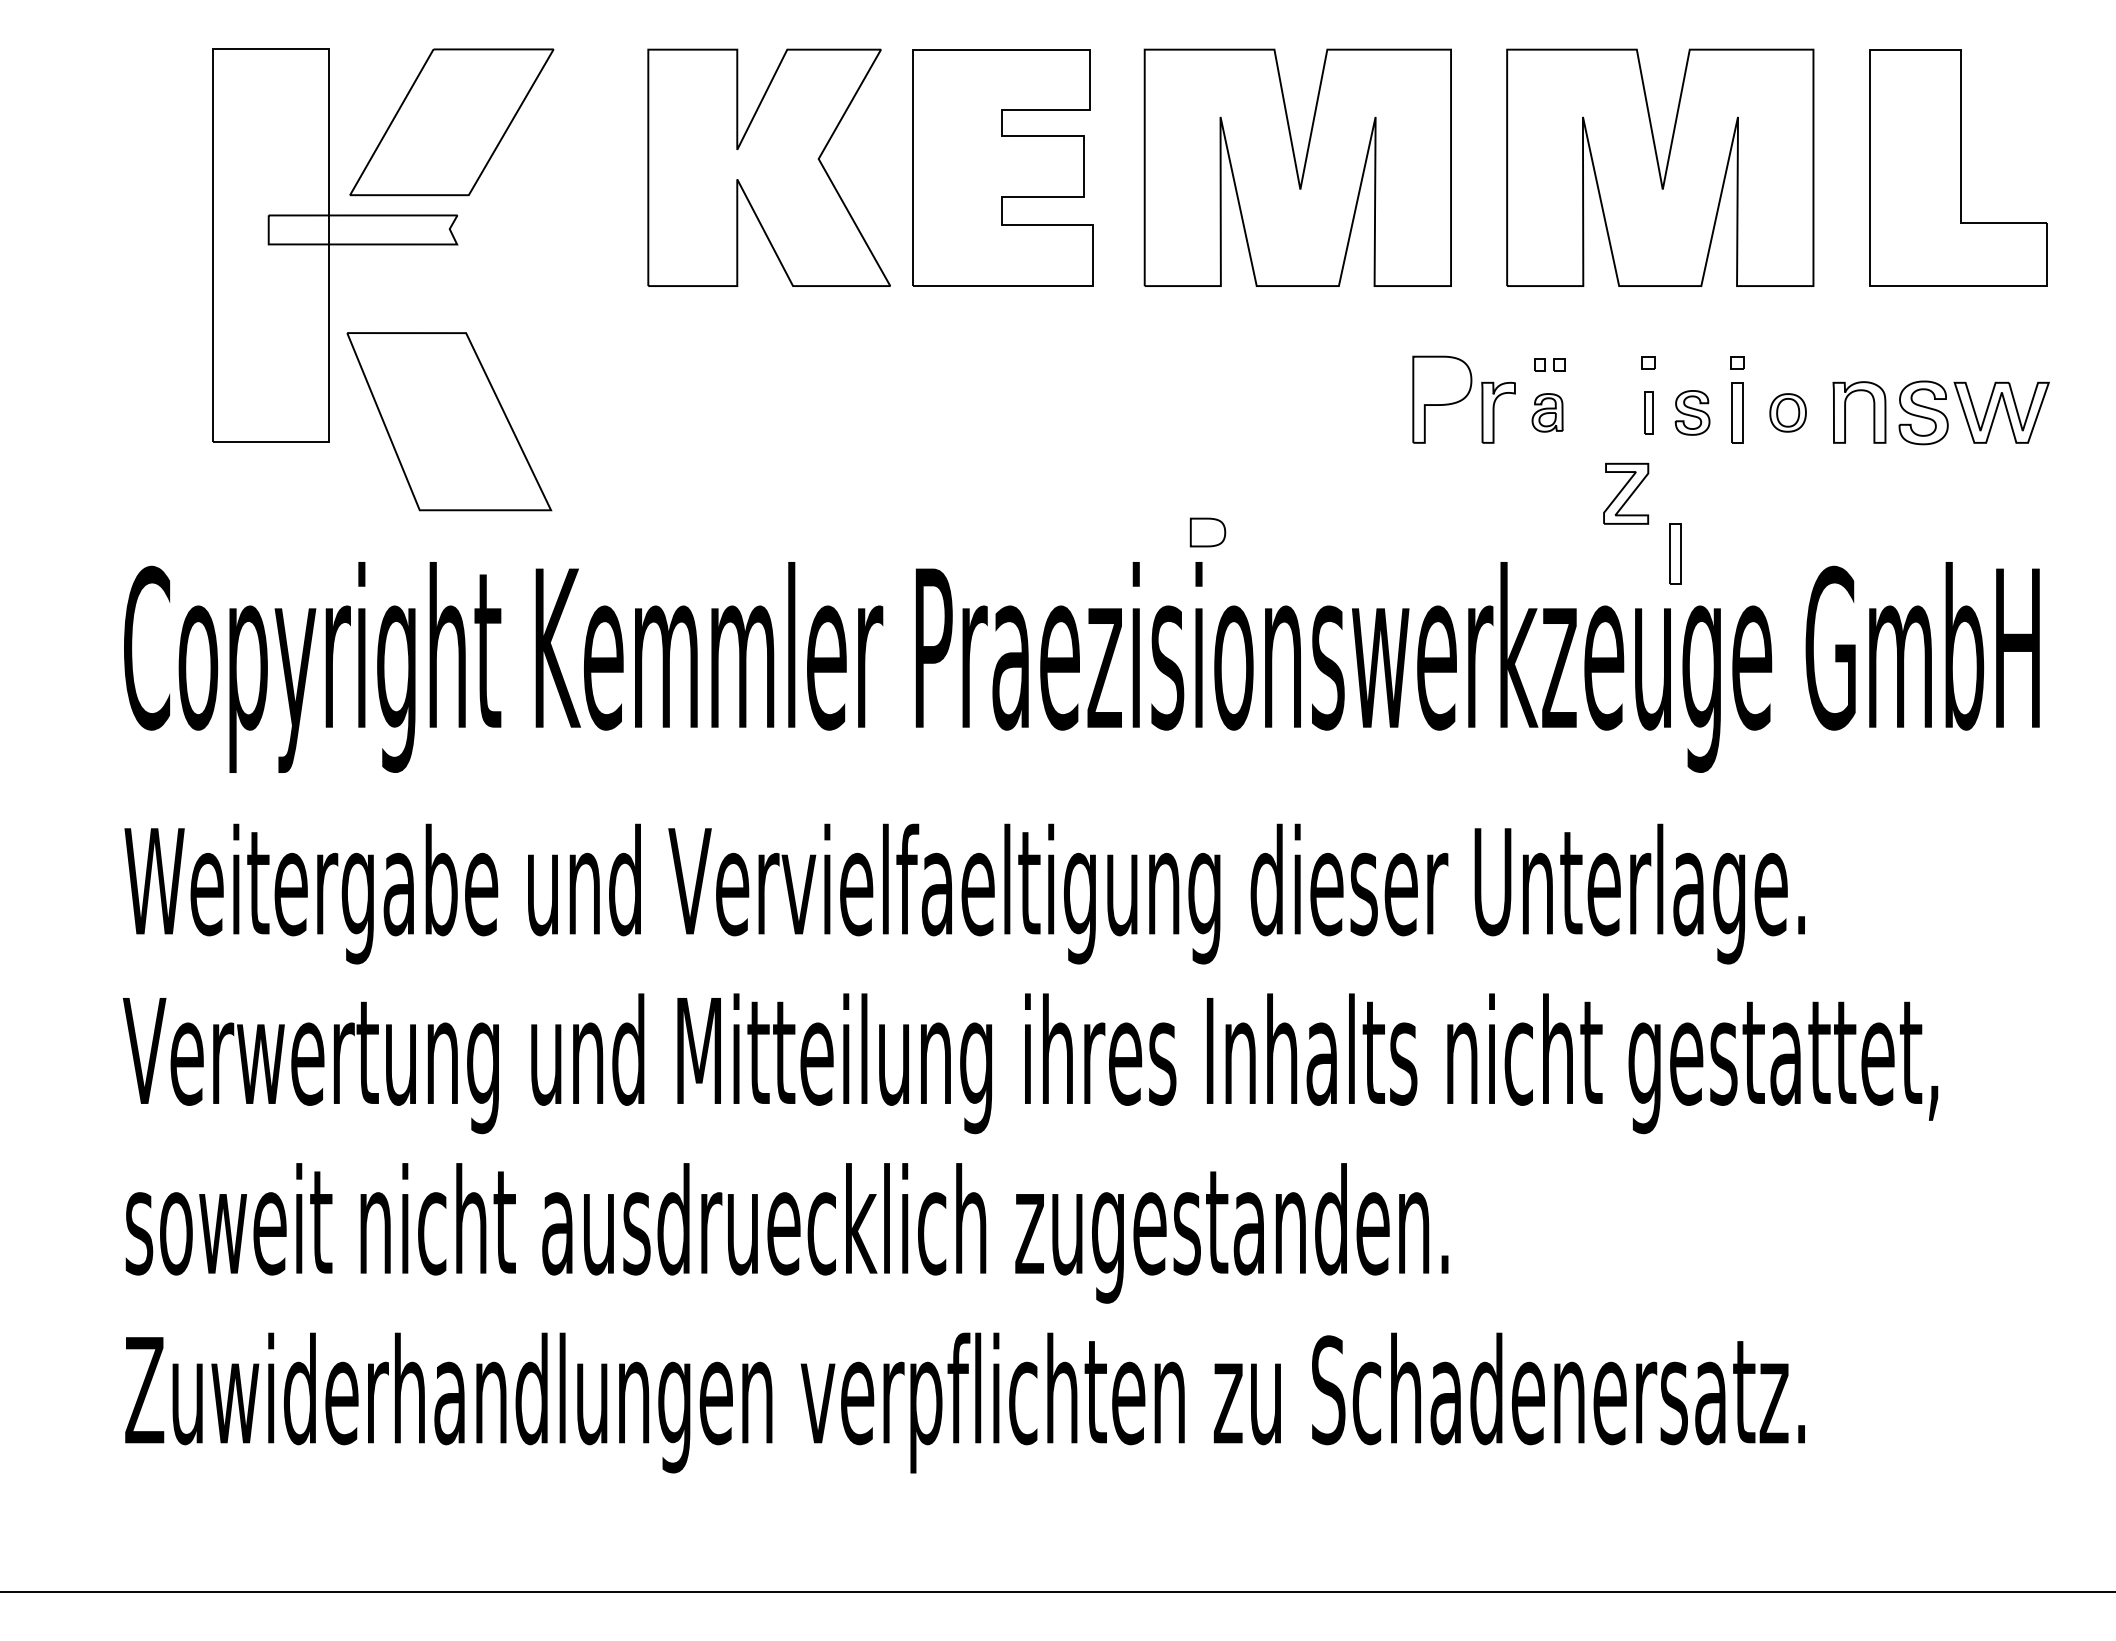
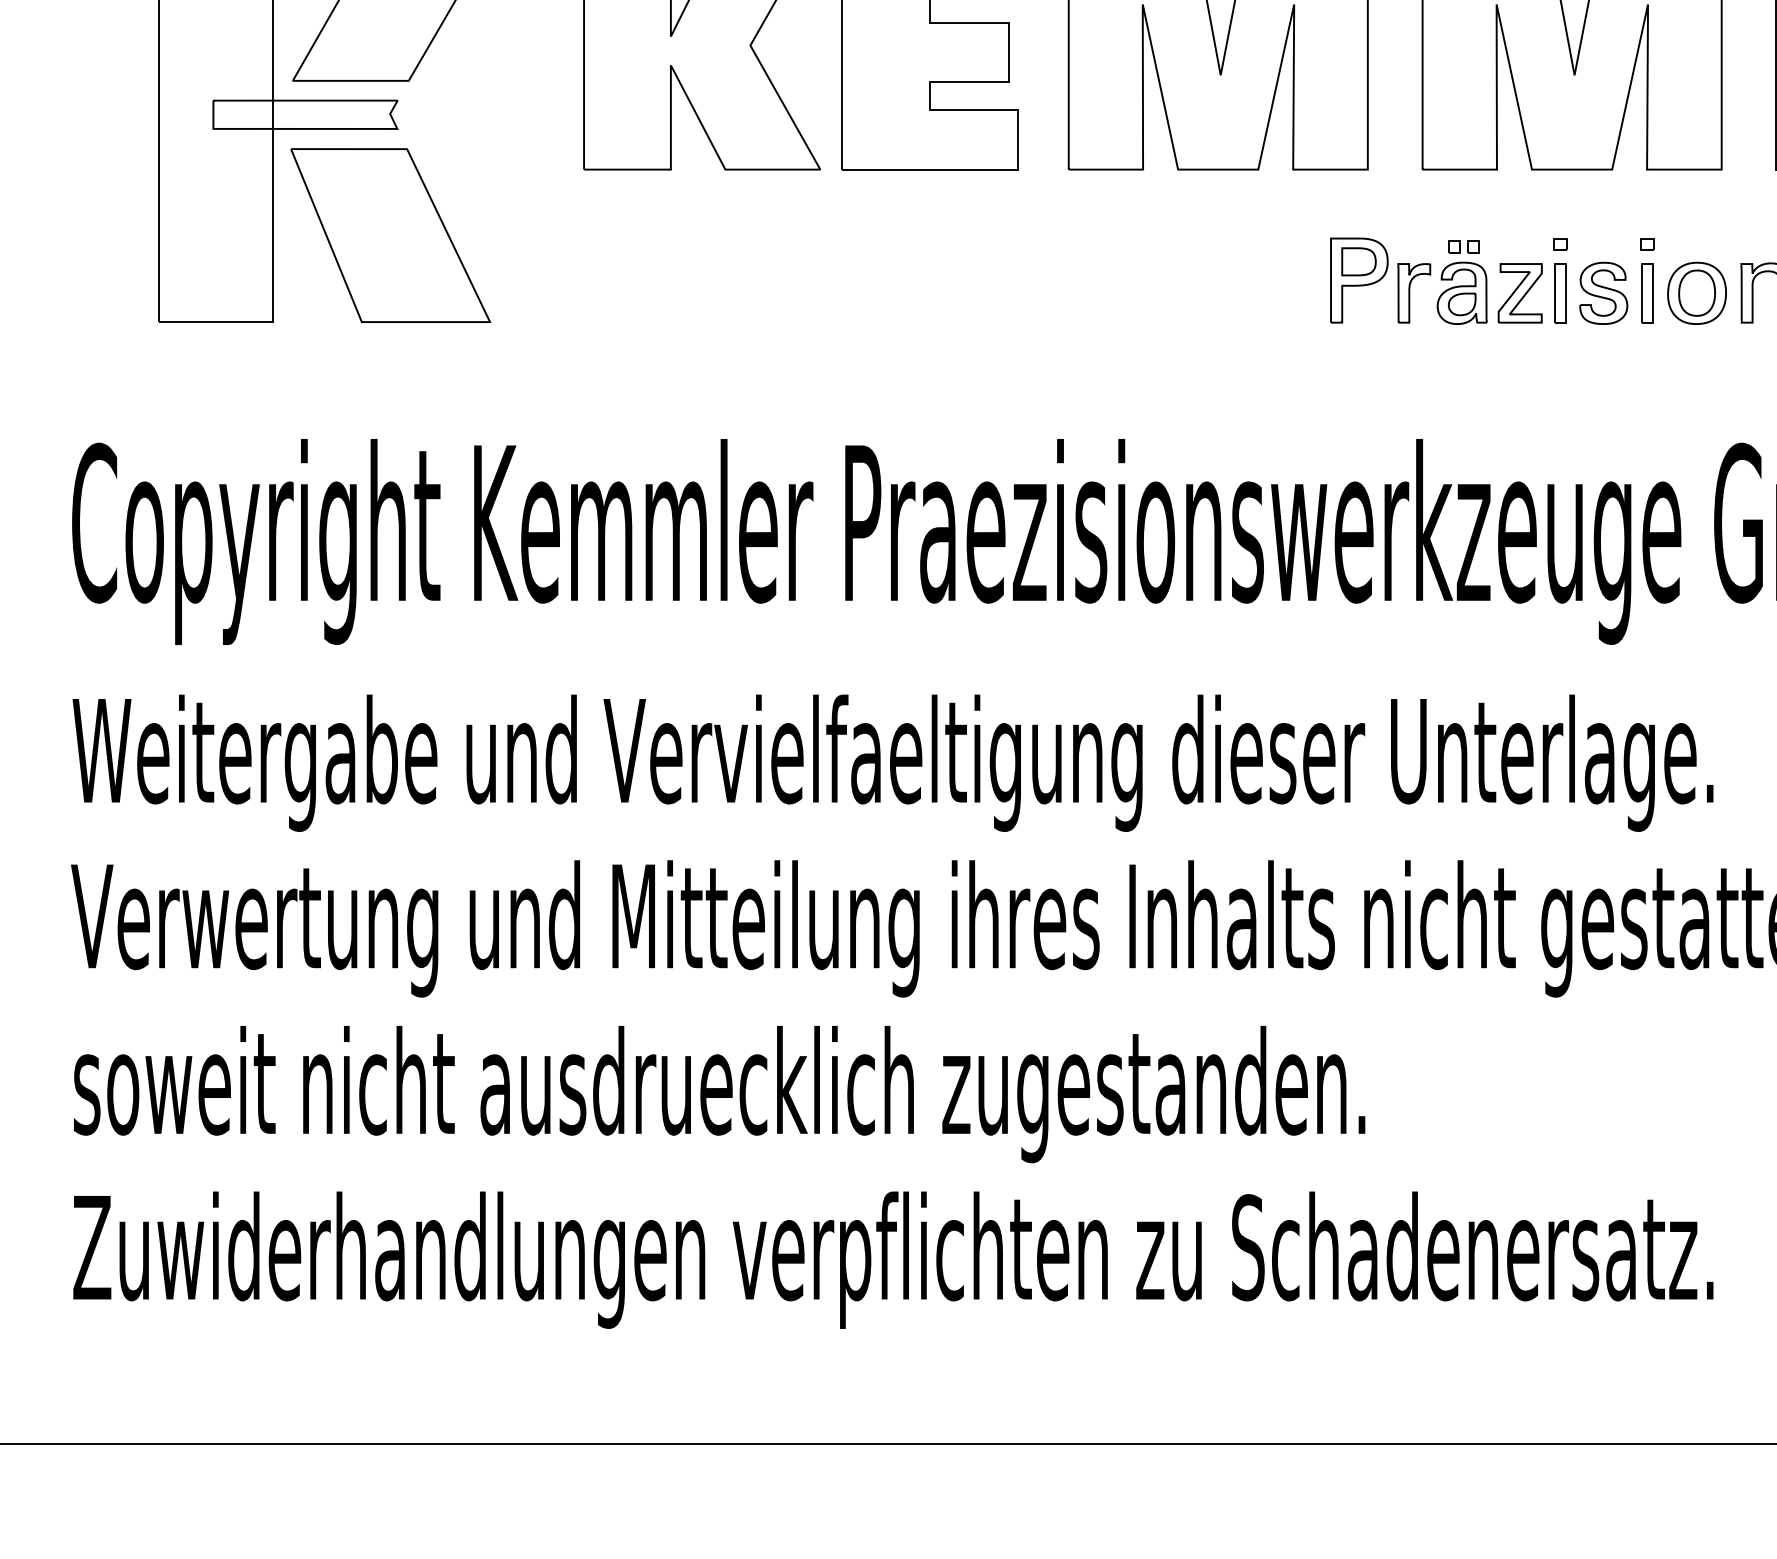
part: (1547, 412) -> (1462, 293), size x1.67
part: (1648, 412) -> (1560, 293), size x1.43
part: (1692, 412) -> (1603, 293), size x1.43
part: (1787, 412) -> (1696, 293), size x1.67
part: (449, 421) -> (390, 235), moved
part: (1626, 493) -> (1520, 293), moved
part: (1207, 532) -> (1358, 261), moved
part: (1675, 553) -> (1586, 430), removed

